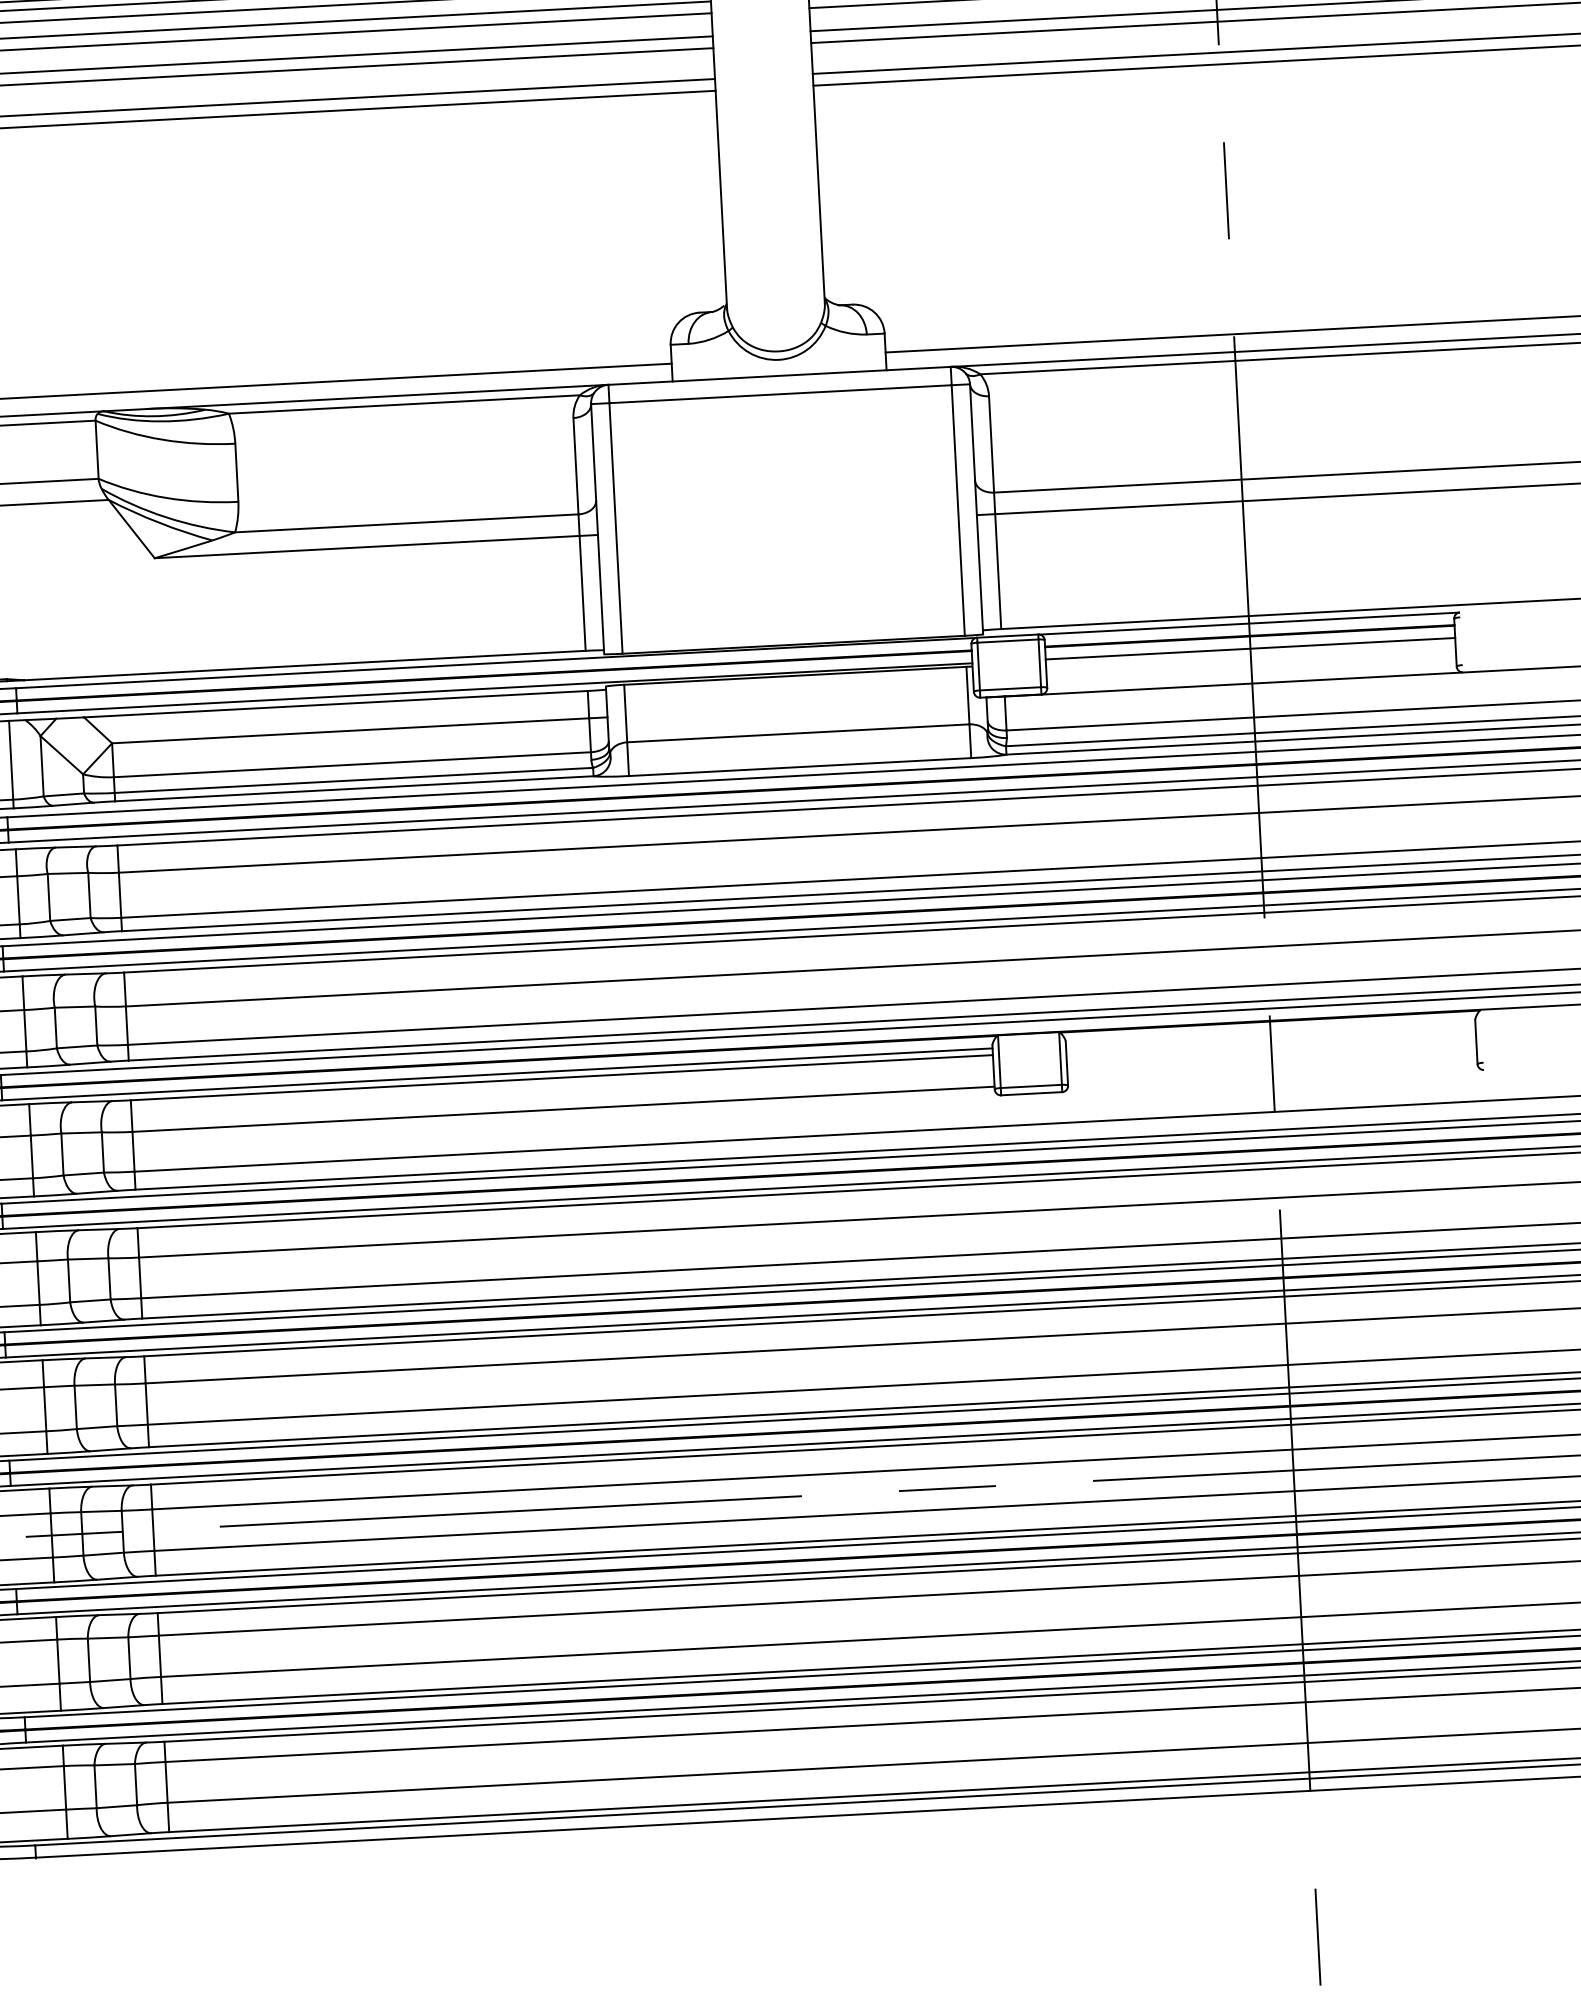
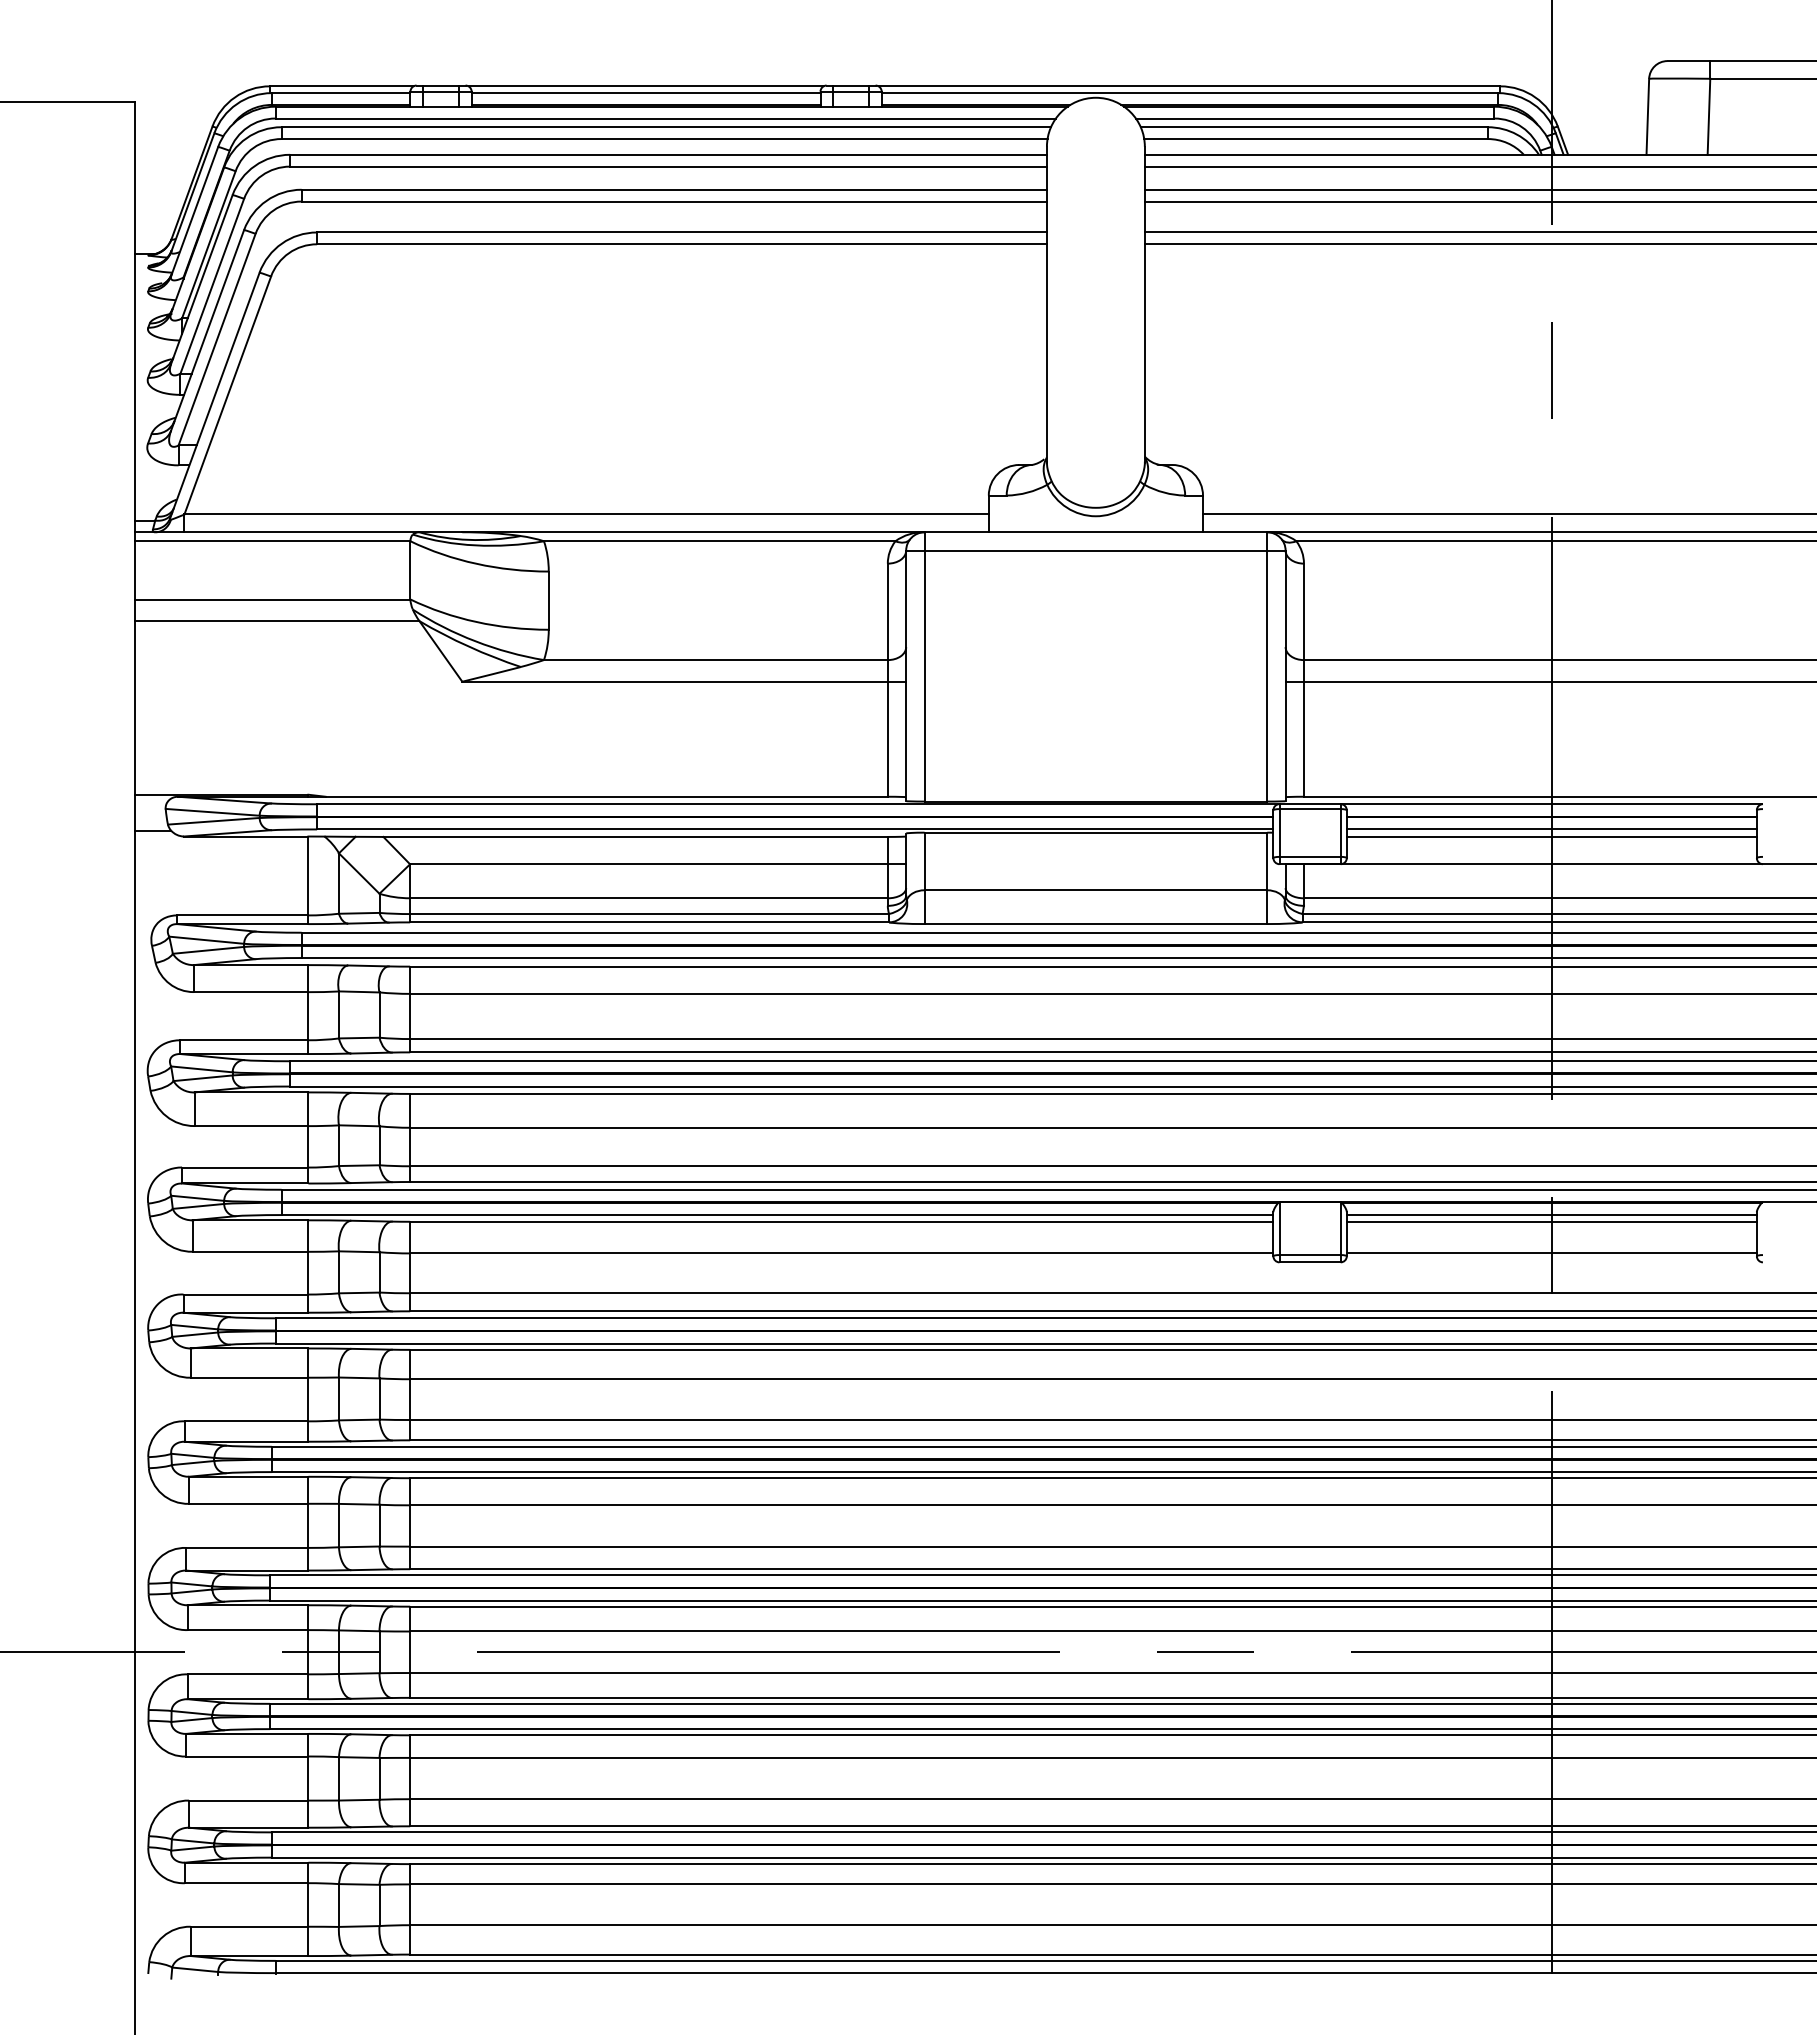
line: (1250, 655) -> (1551, 836), added
line: (1270, 1034) -> (1551, 1215), added
line: (1270, 1040) -> (1551, 1221), added
line: (1272, 1072) -> (1551, 1253), added

